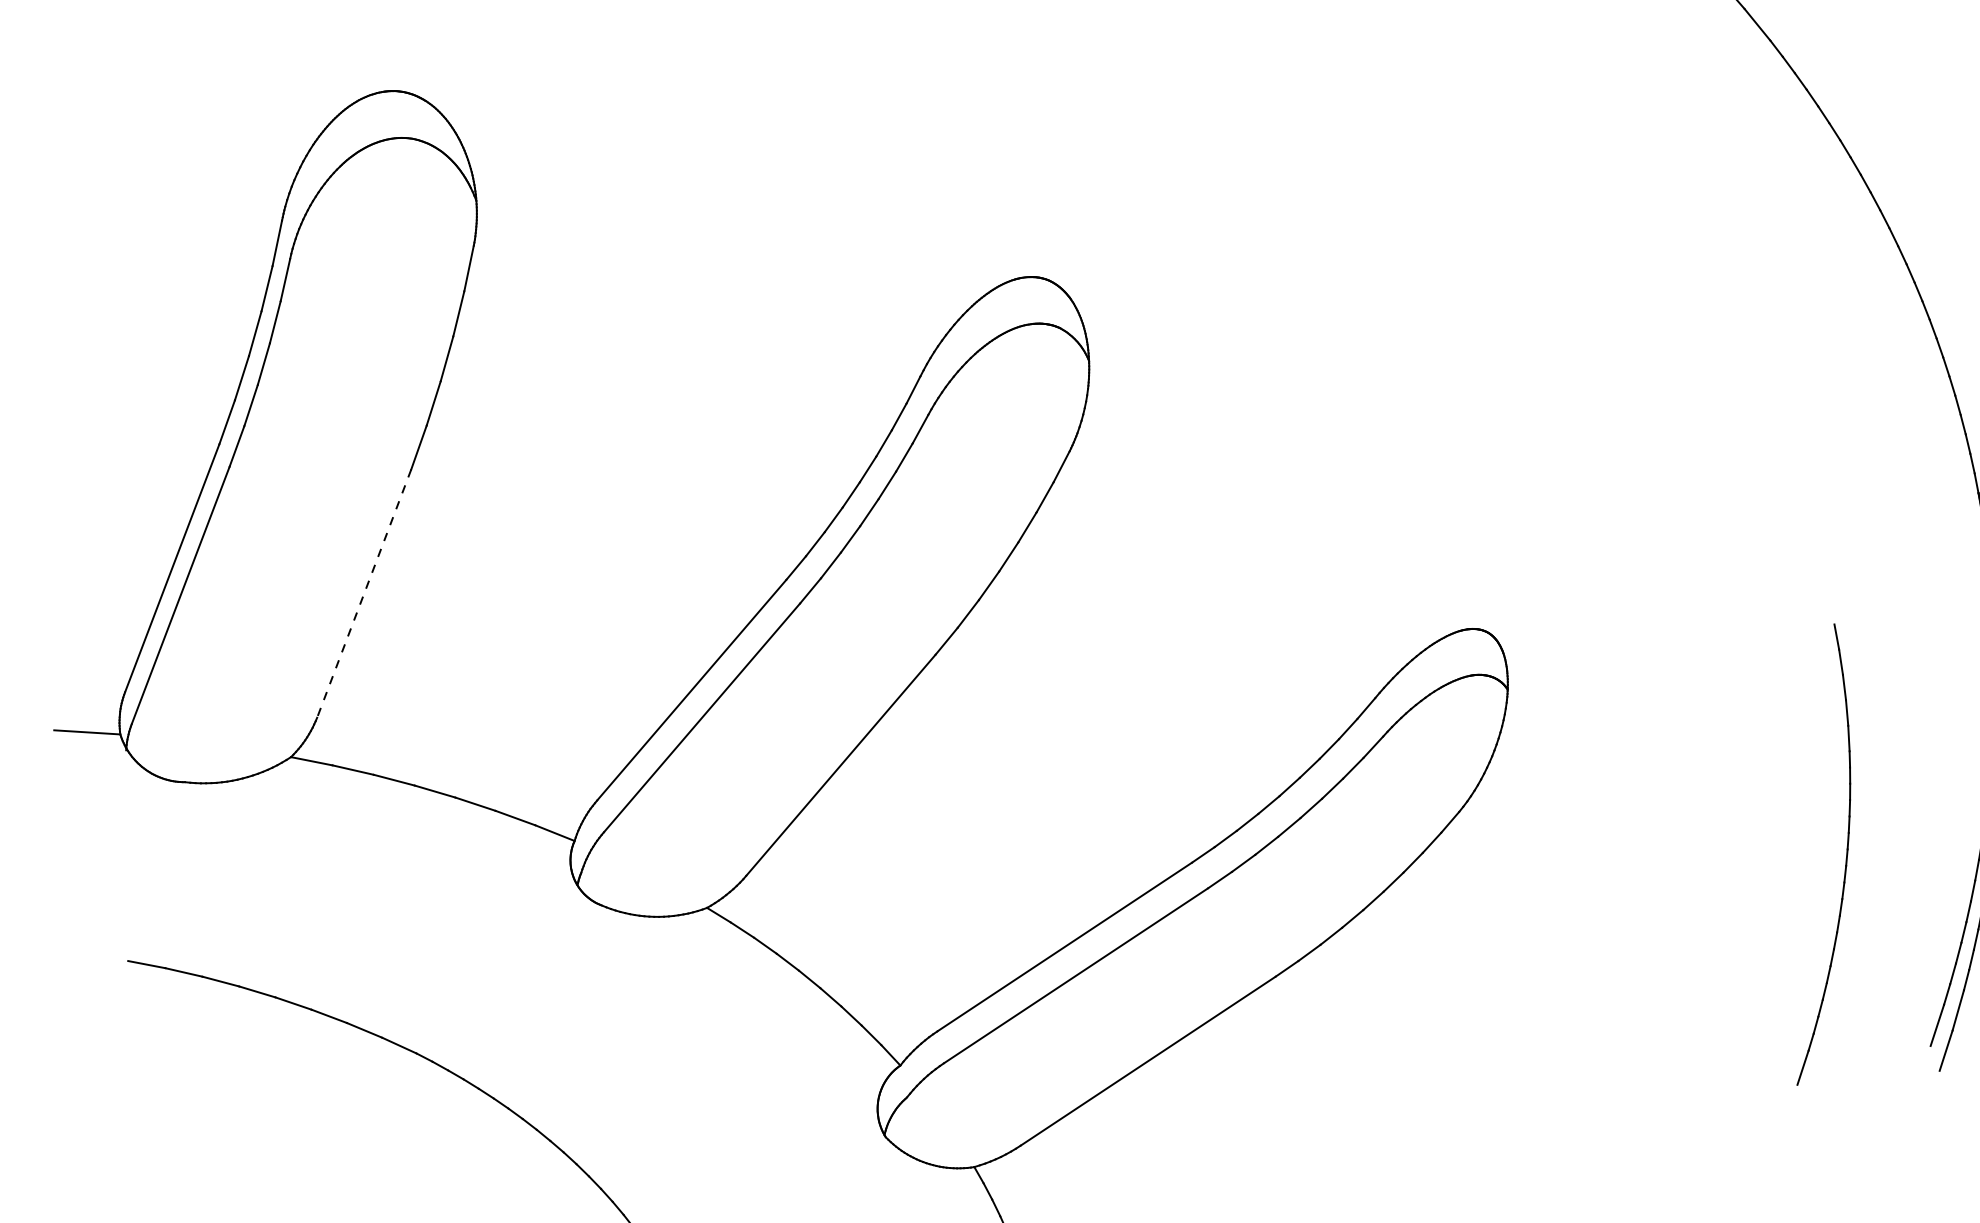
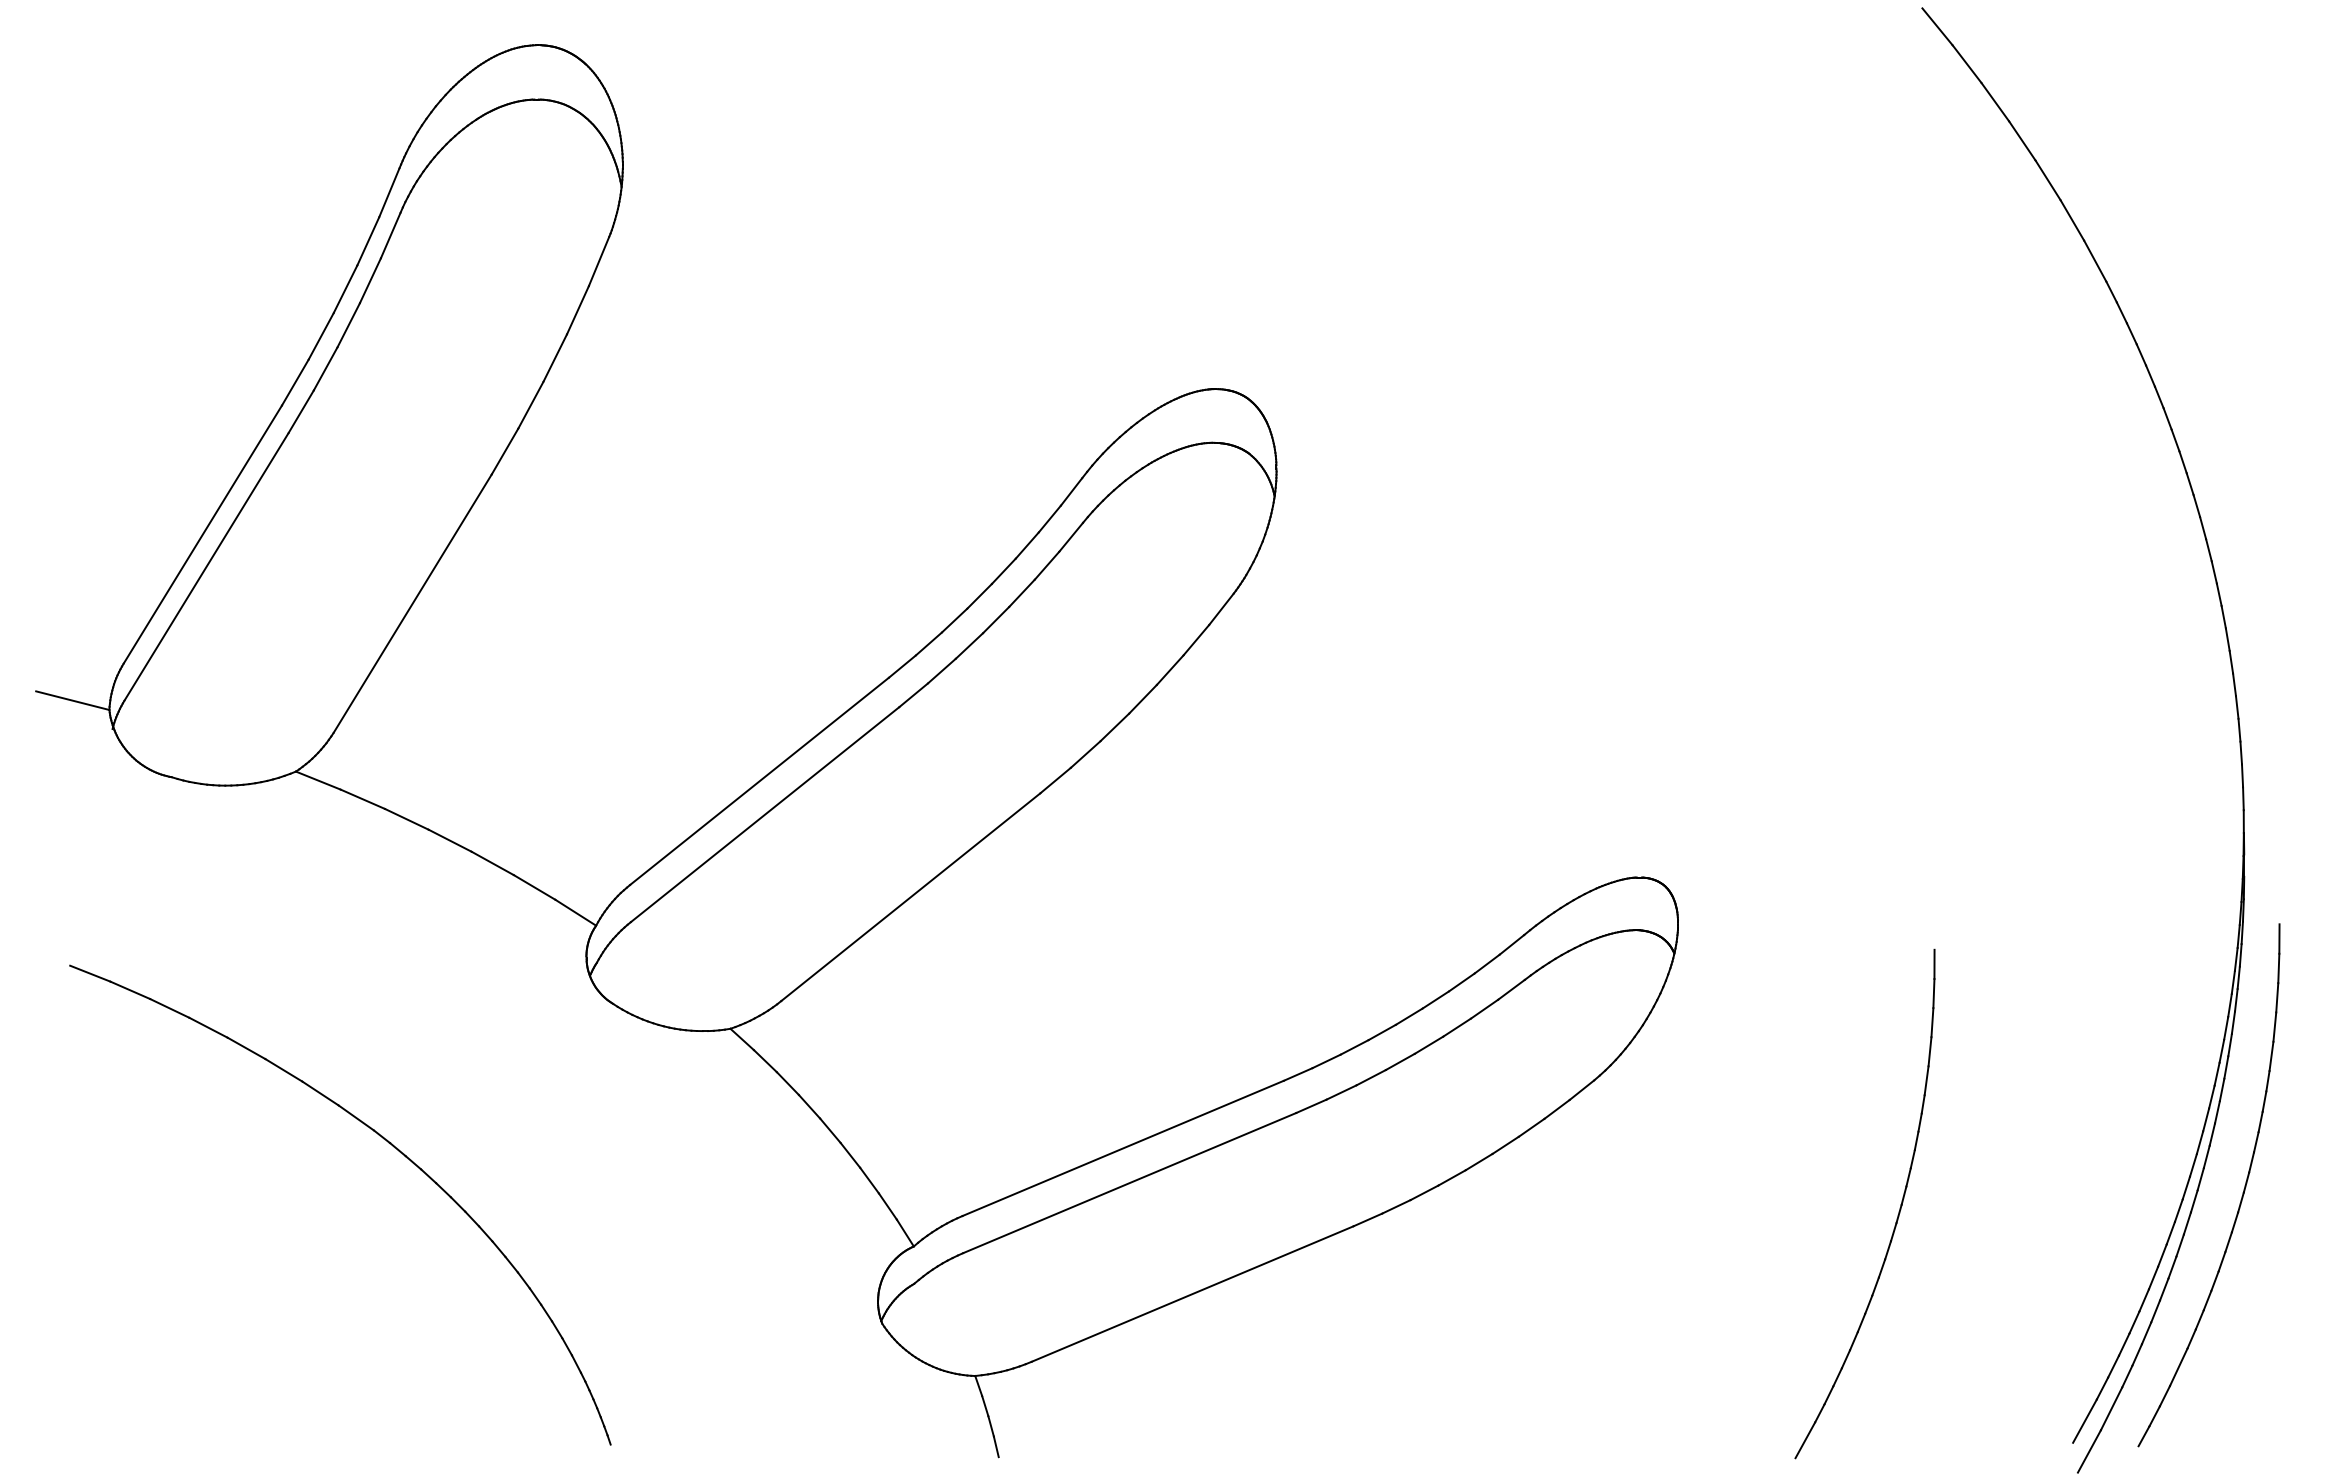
line: (364, 594) -> (412, 604), dashed -> solid
part: (1846, 855) -> (1898, 1211), moved

